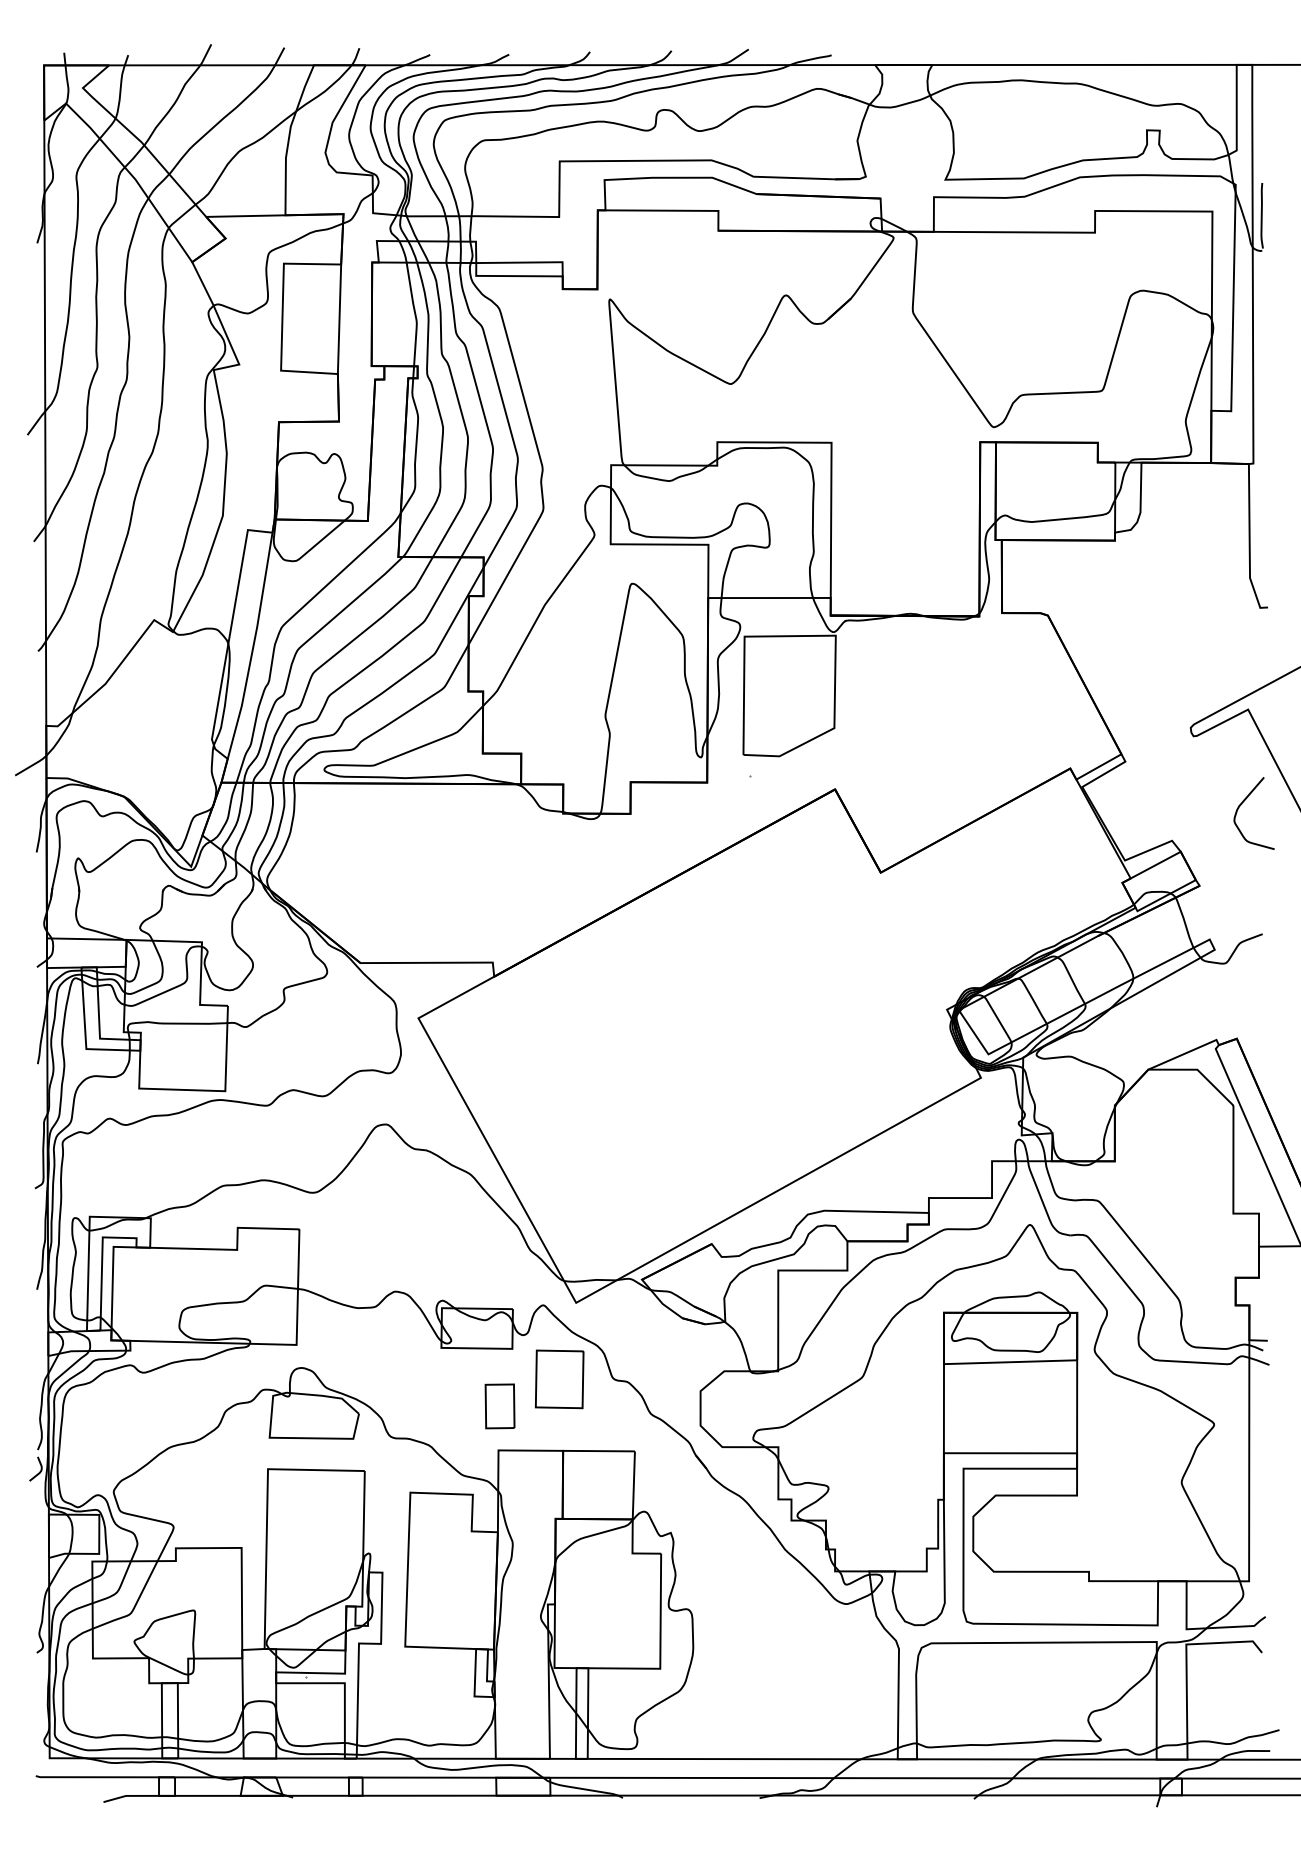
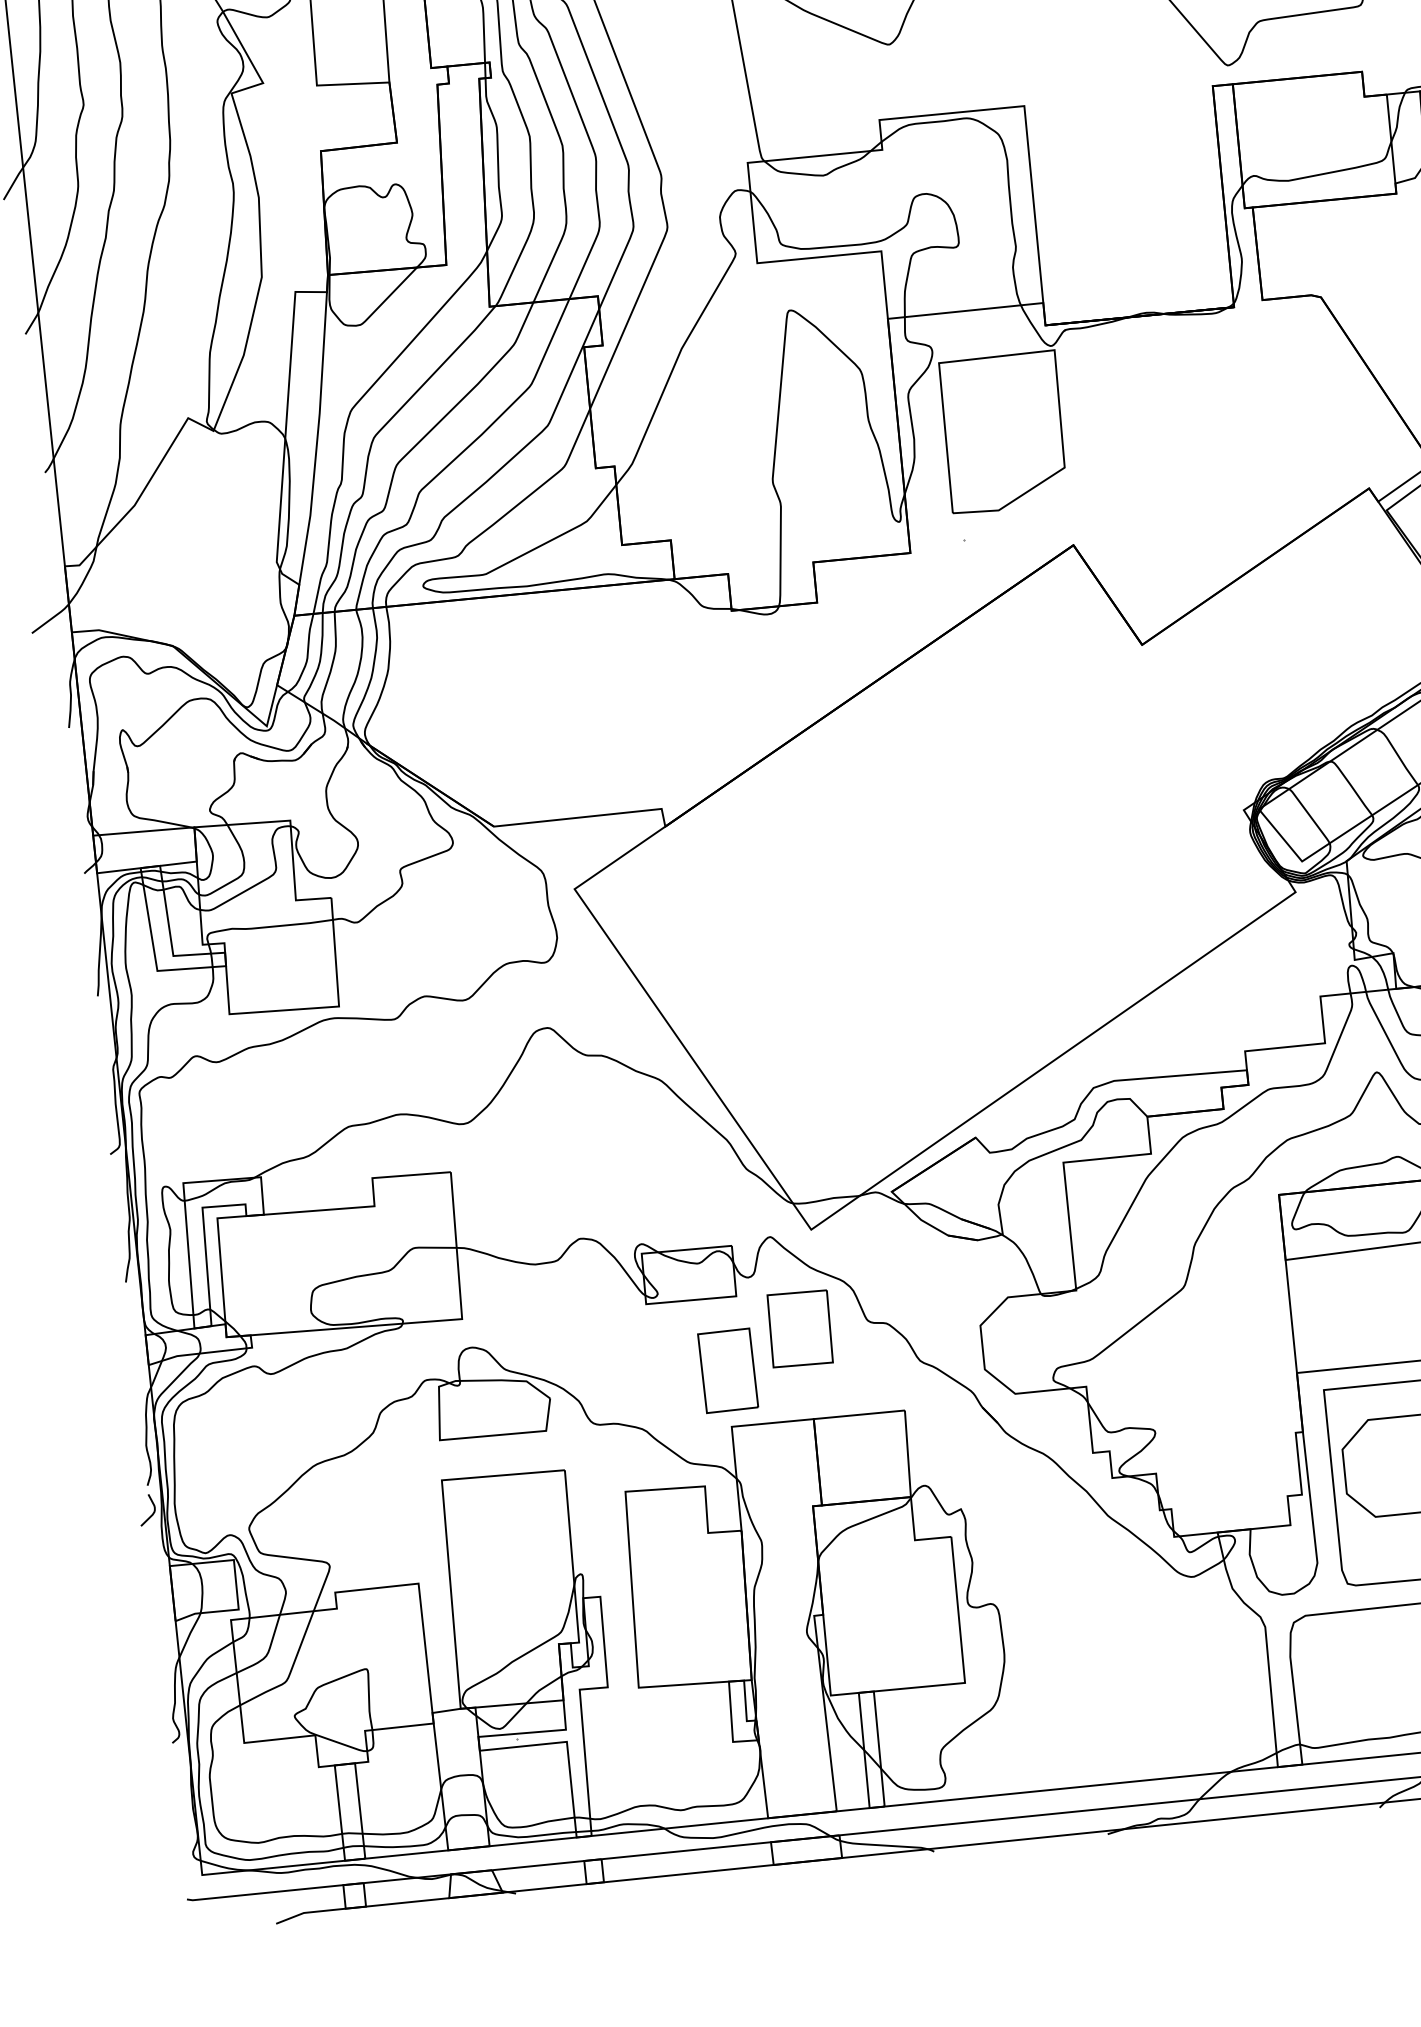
part: (499, 1406) -> (727, 1371), size x1.43

